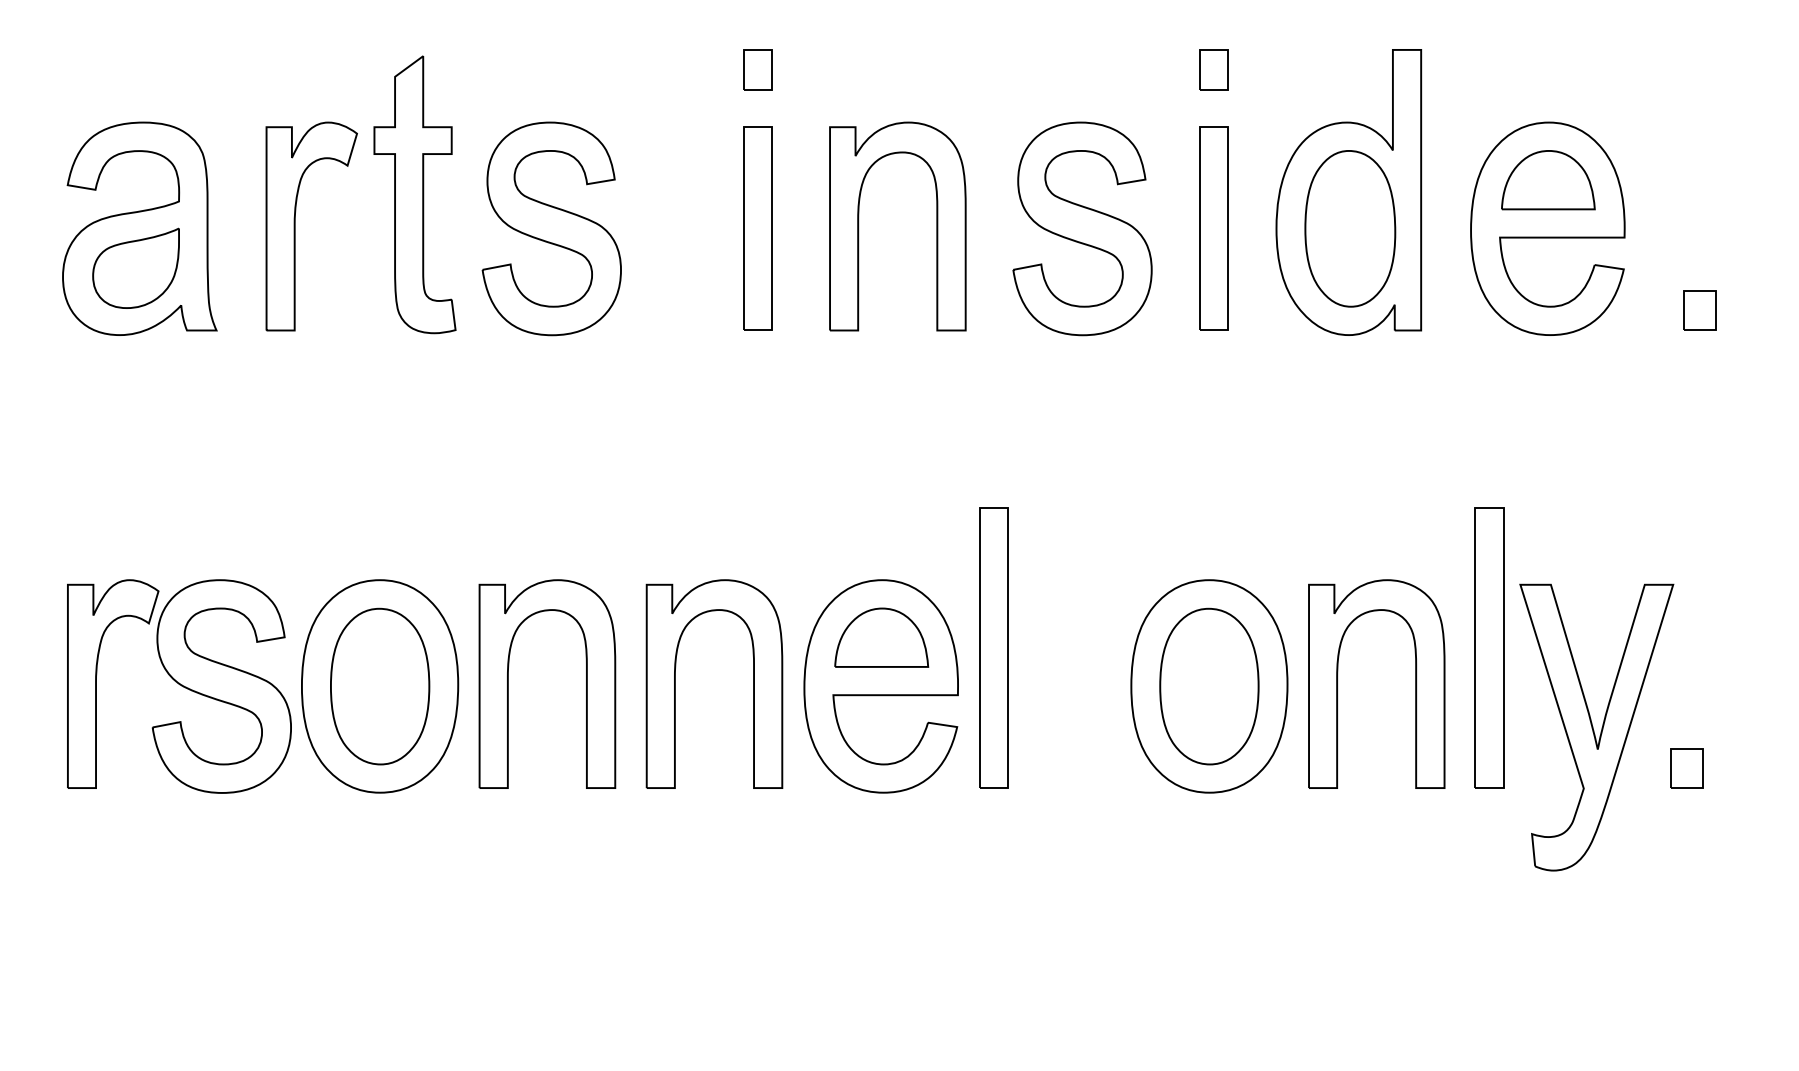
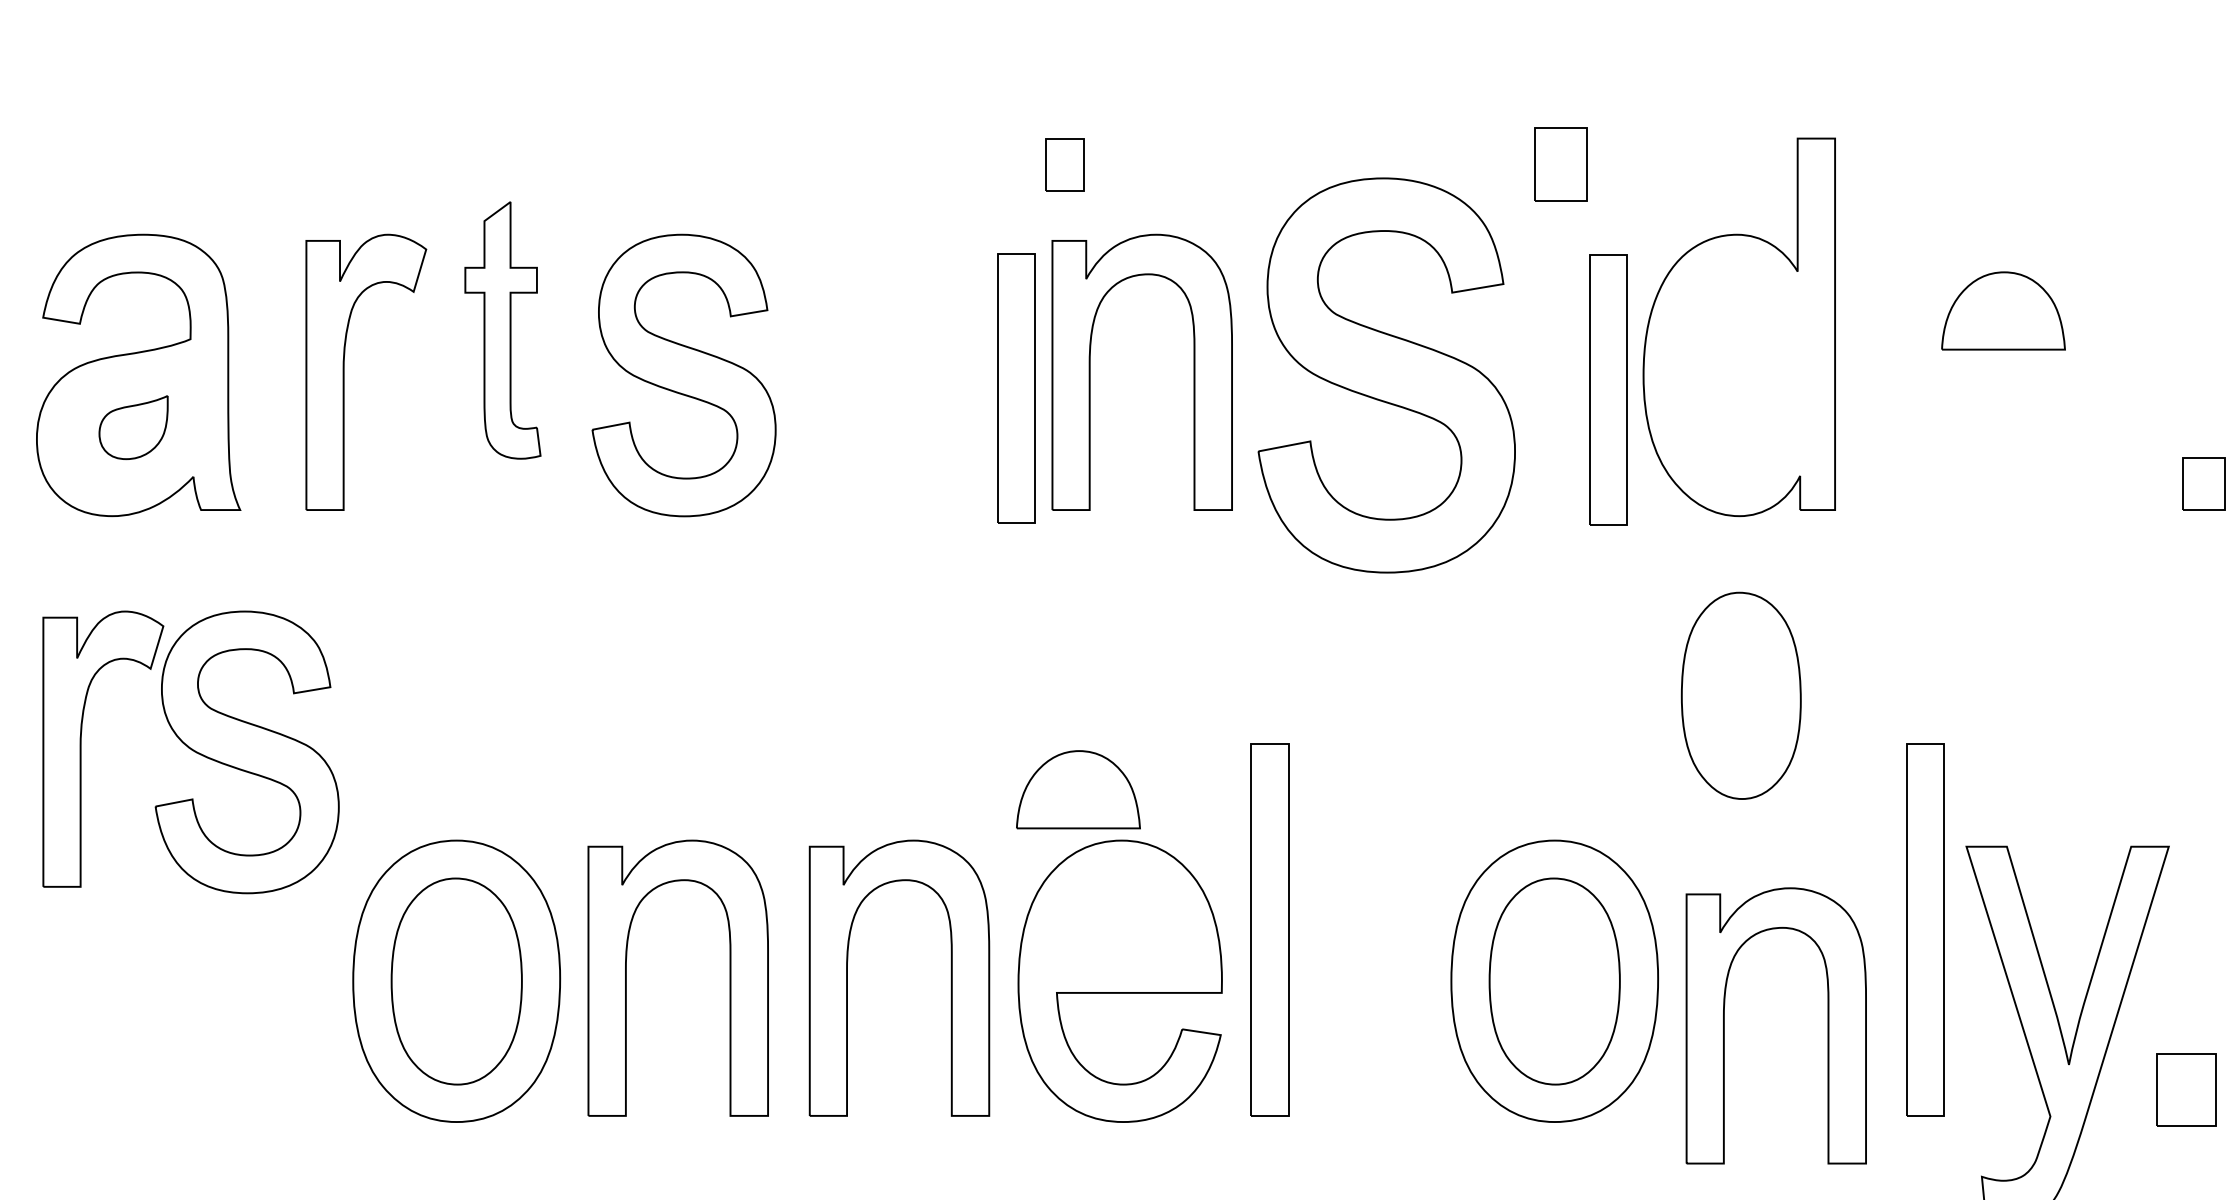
part: (757, 69) -> (1064, 164), moved
part: (1213, 69) -> (1560, 164), size x1.4
part: (414, 194) -> (502, 329), size x0.7
part: (757, 228) -> (1015, 388), moved
part: (1082, 228) -> (1386, 374), size x1.4
part: (1213, 228) -> (1607, 389), moved
part: (1350, 228) -> (1741, 695), moved
part: (1547, 228) -> (2002, 374), removed
part: (135, 267) -> (132, 426), size x0.6
part: (881, 637) -> (1078, 789), moved
part: (1337, 683) -> (1724, 1025), moved
part: (179, 686) -> (191, 752), moved
part: (1686, 768) -> (2186, 1089), size x1.4

